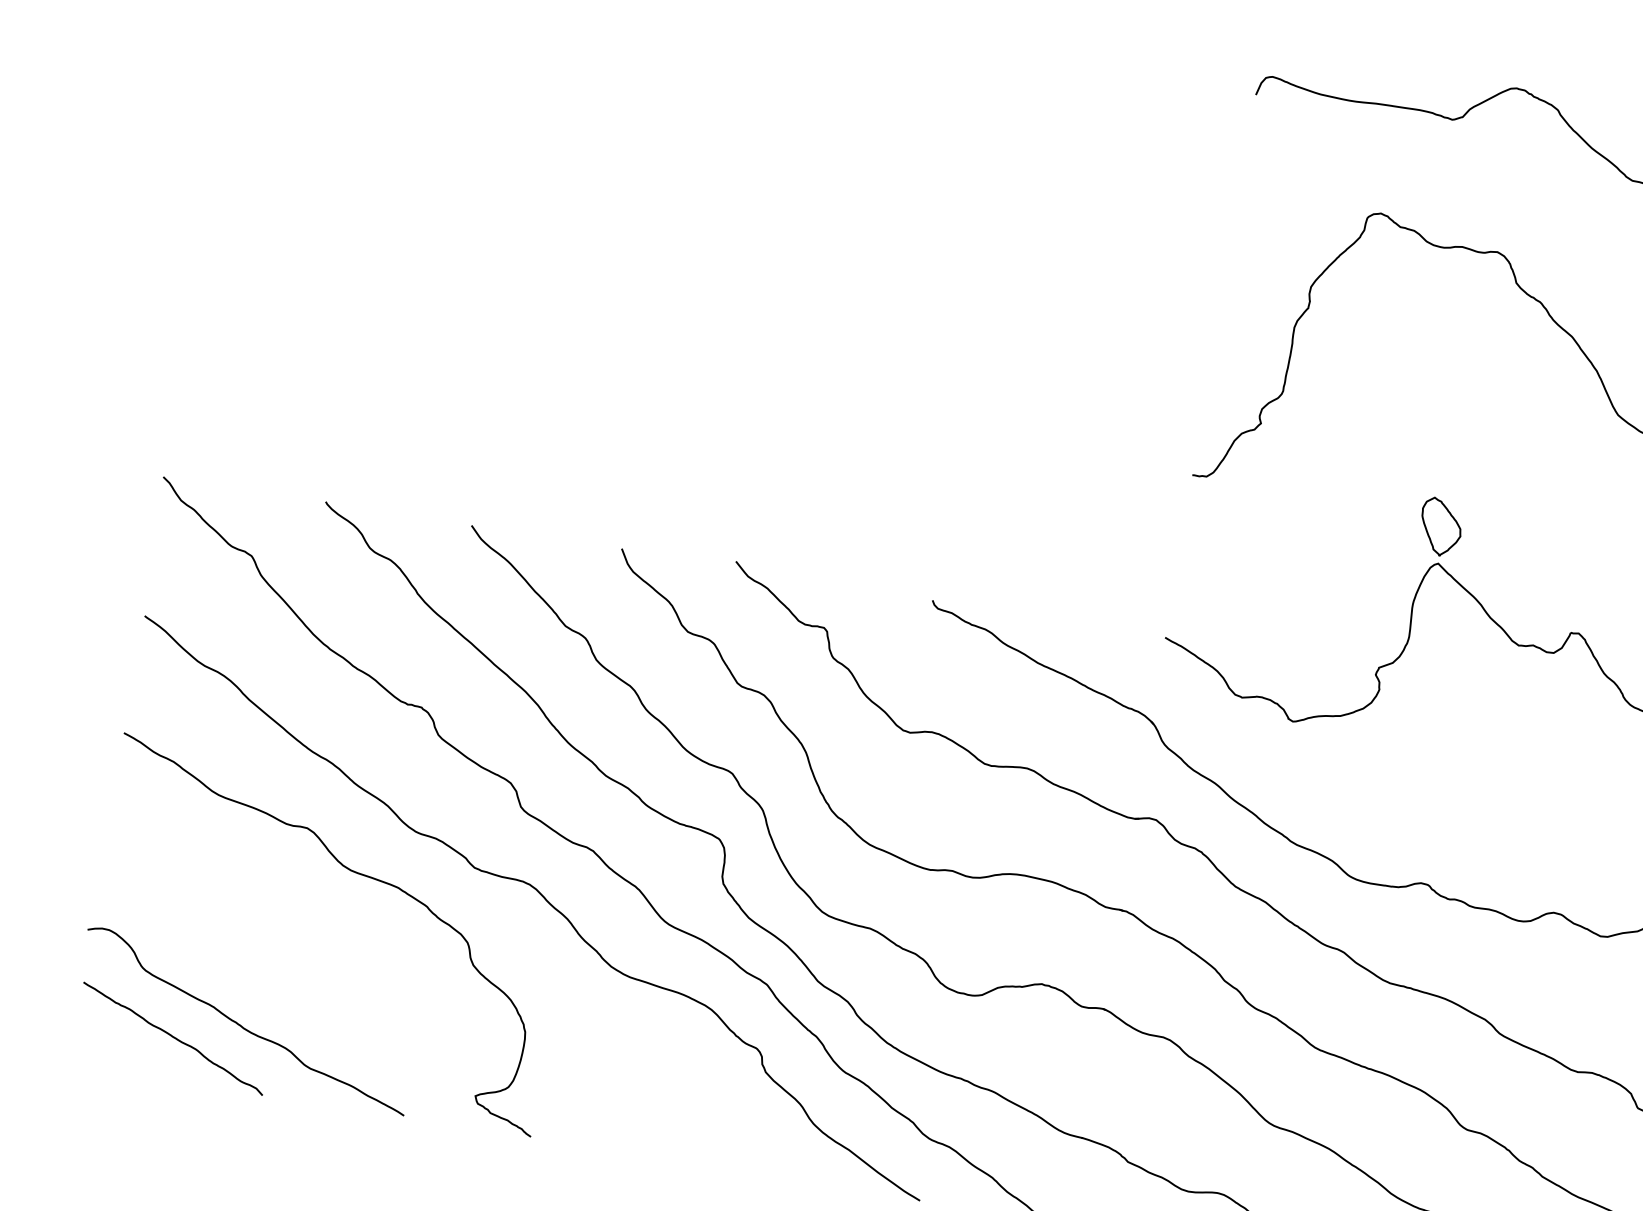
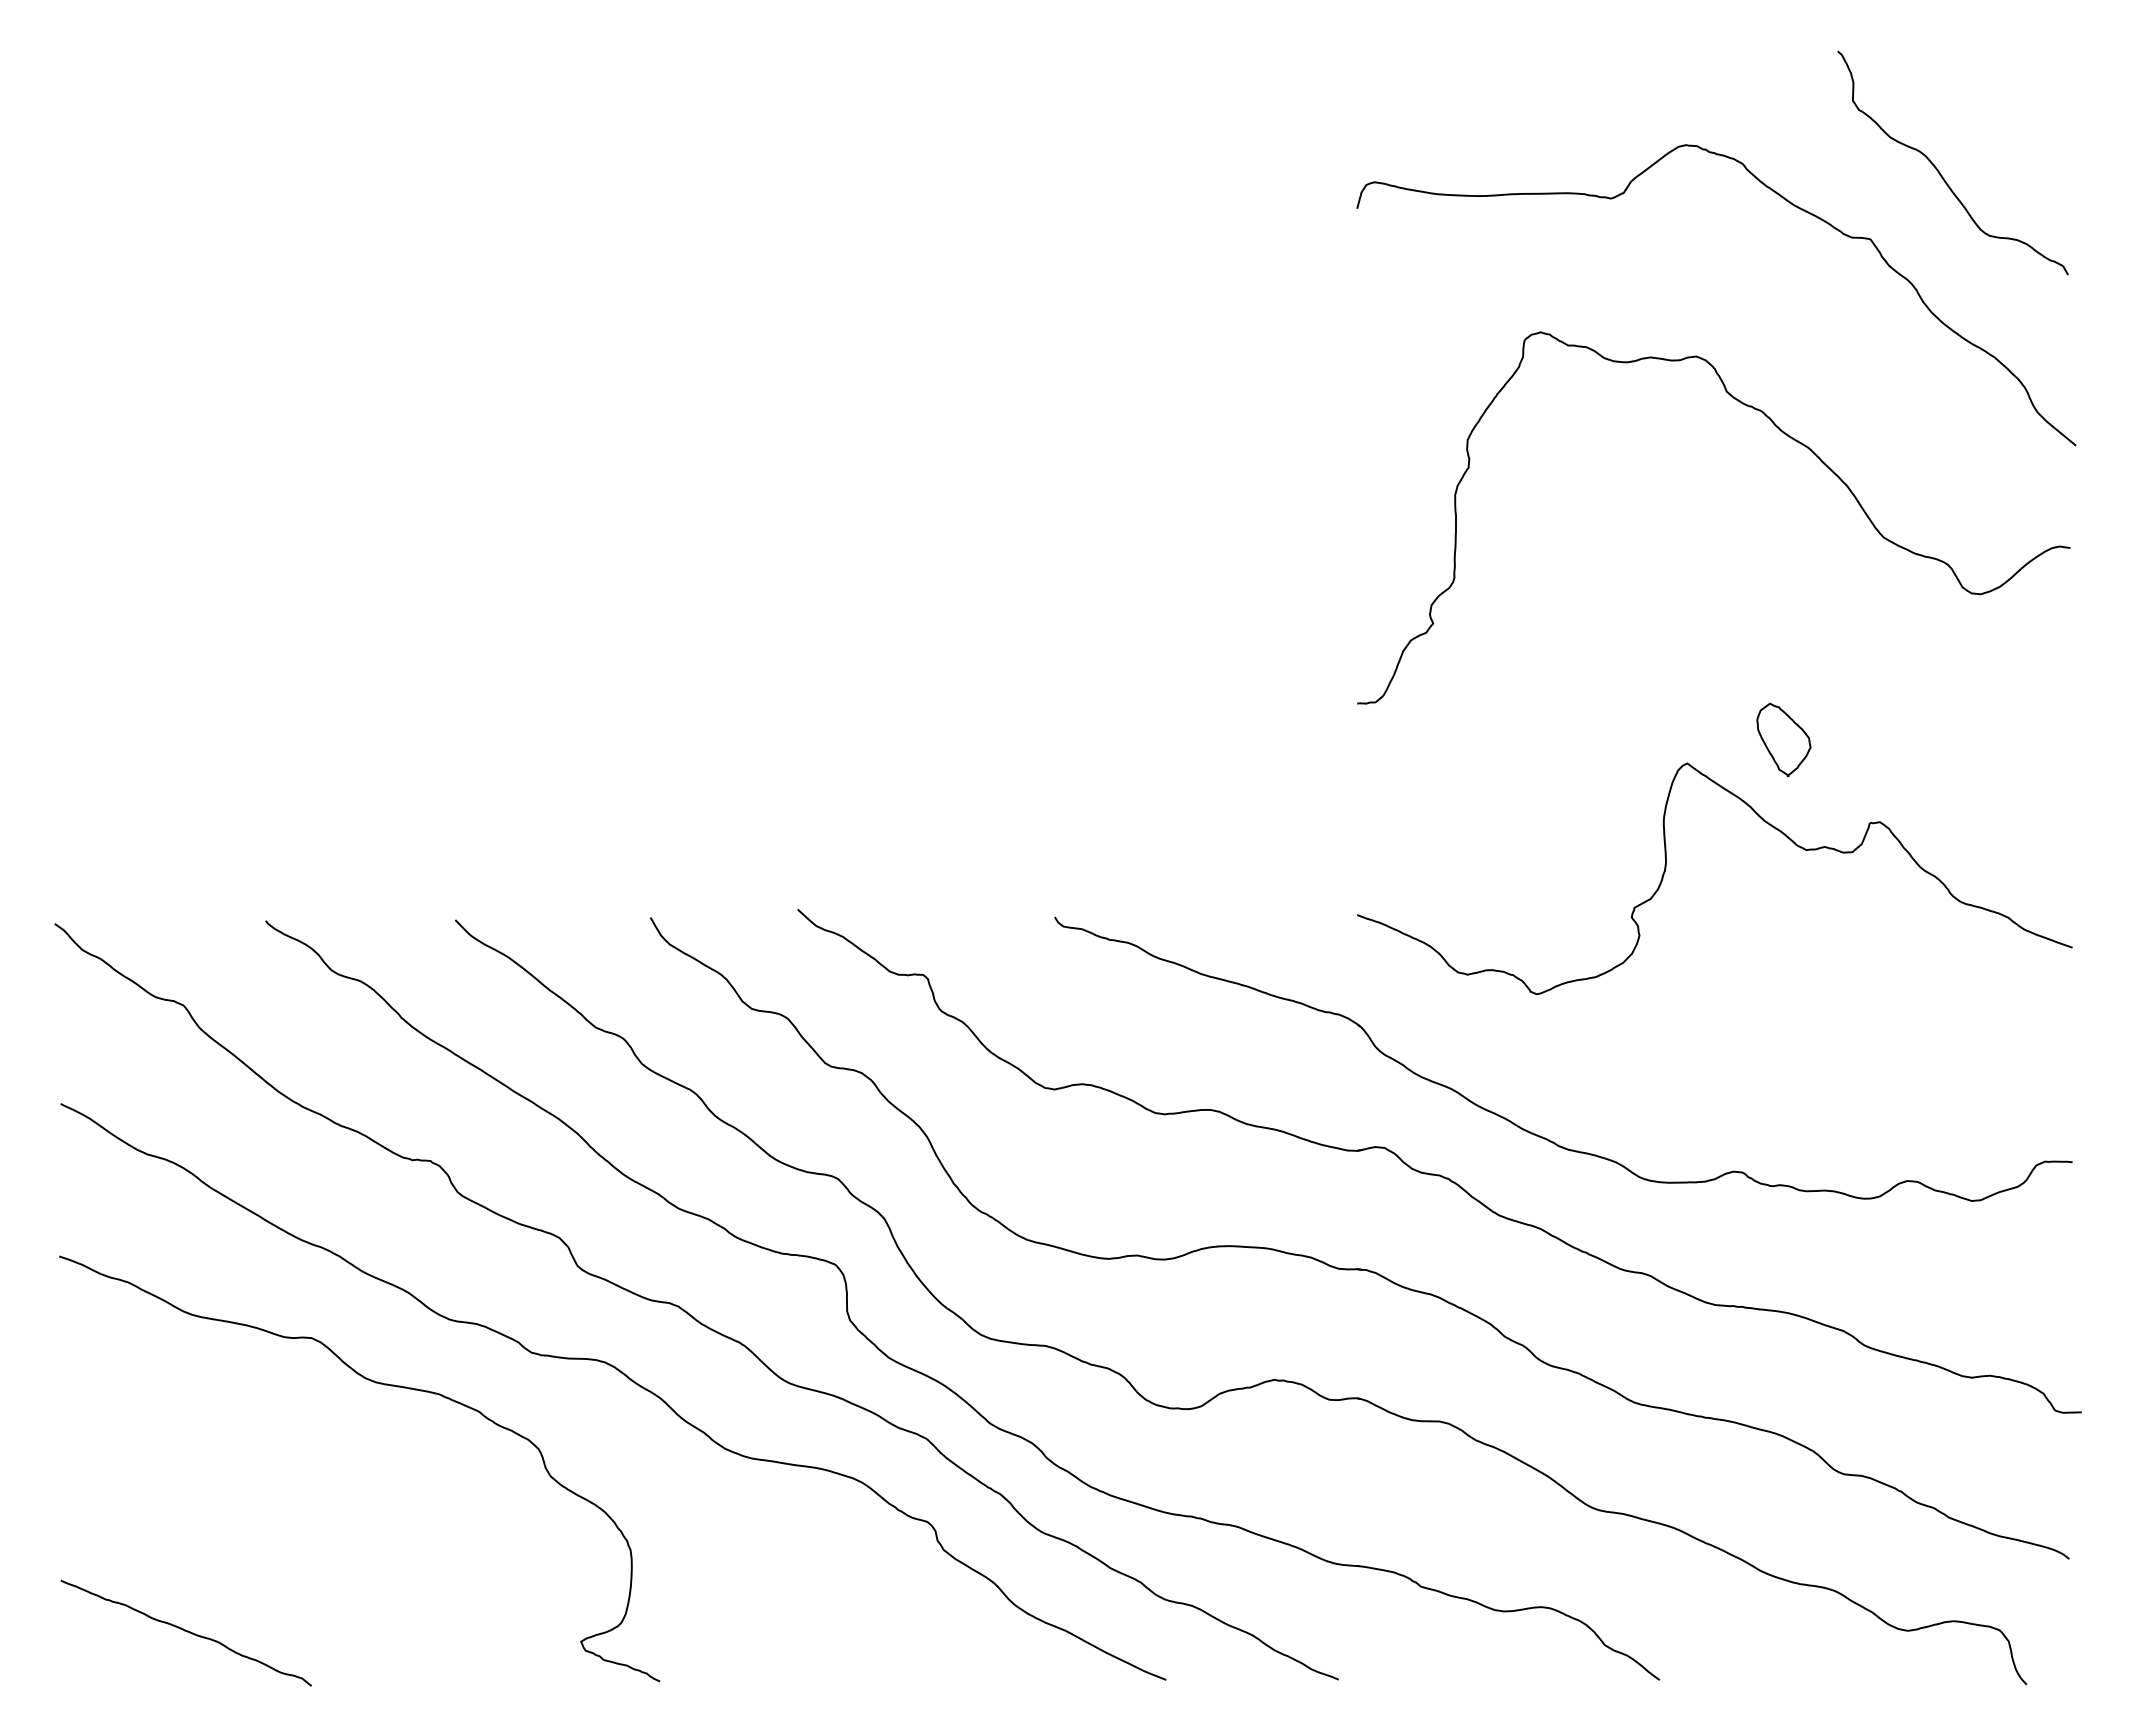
part: (1440, 526) -> (1783, 739), moved
curve: (242, 1026) -> (271, 1602), removed

